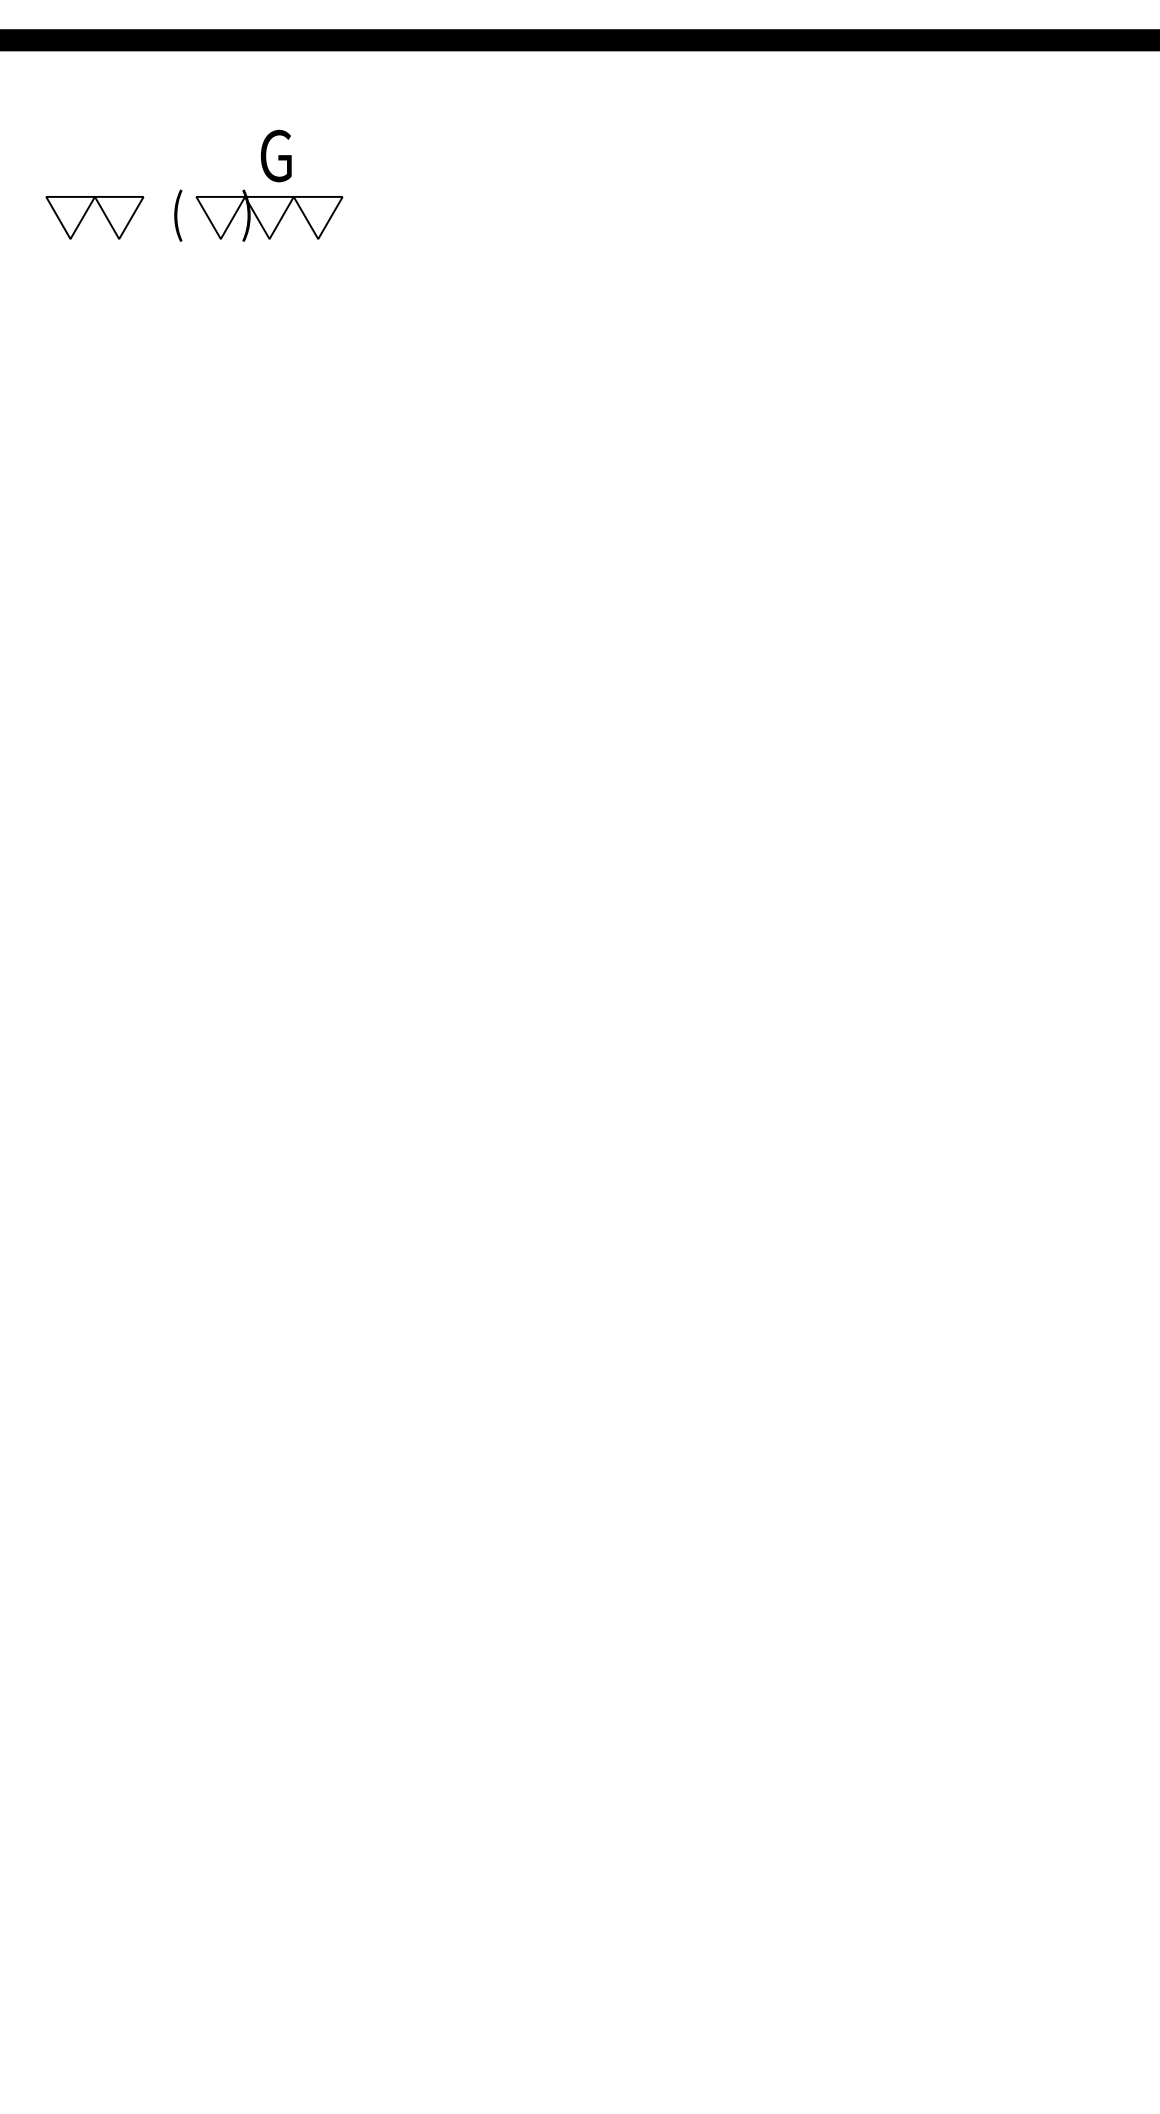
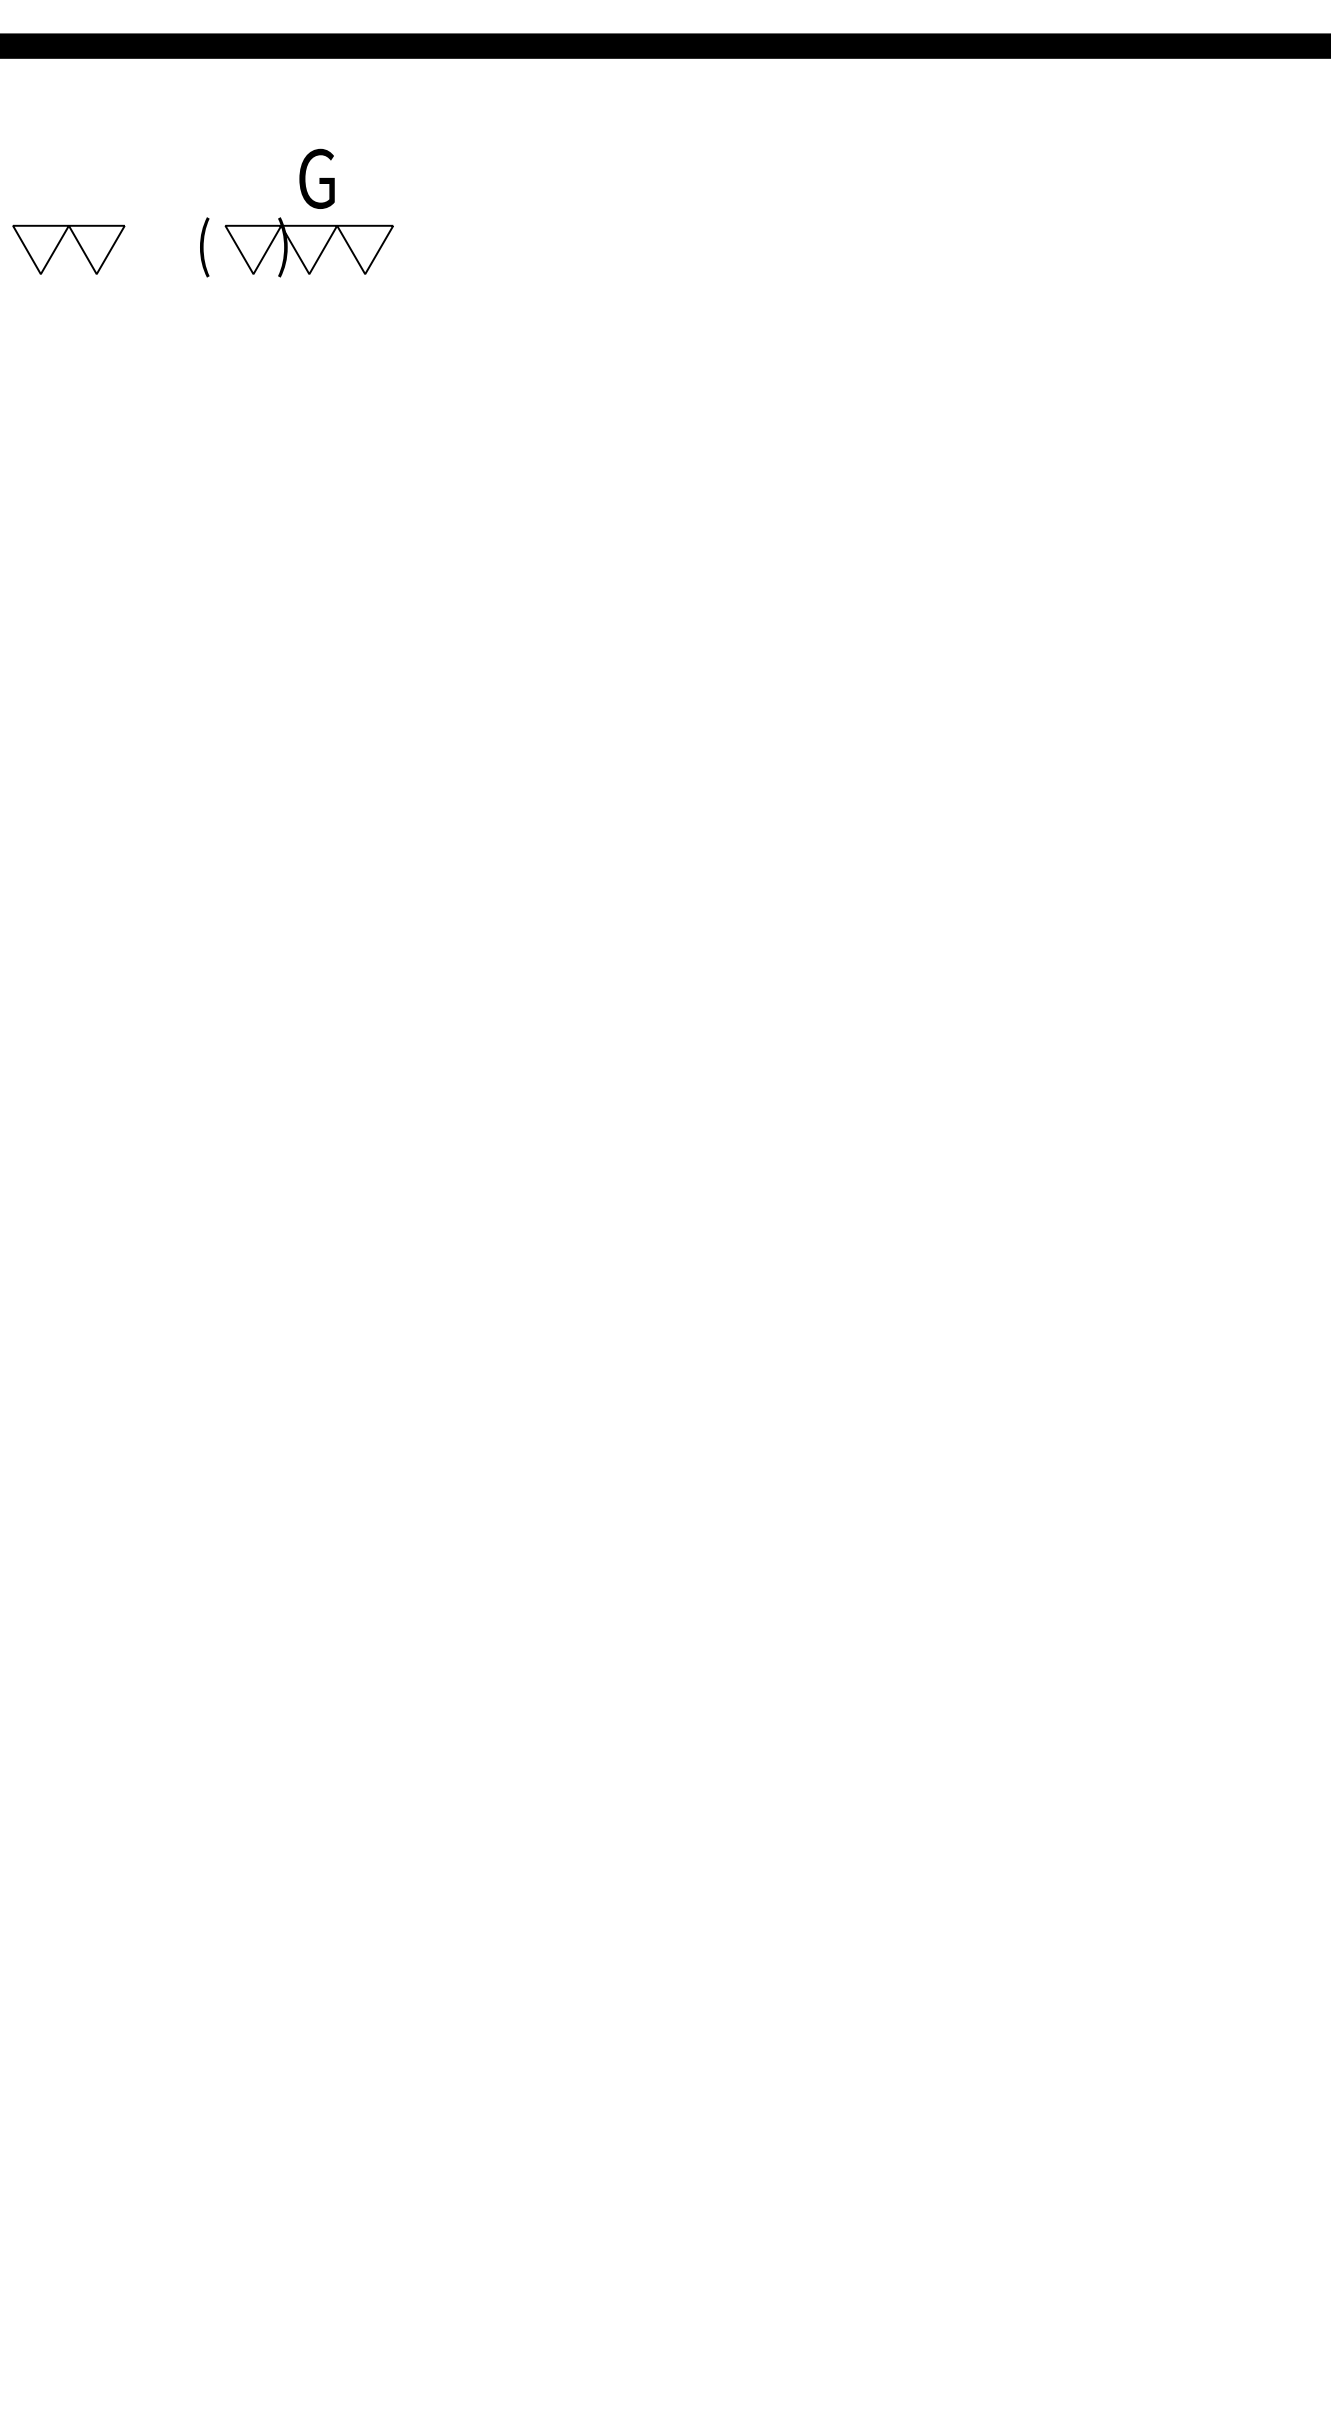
part: (86, 213) -> (59, 244), moved

